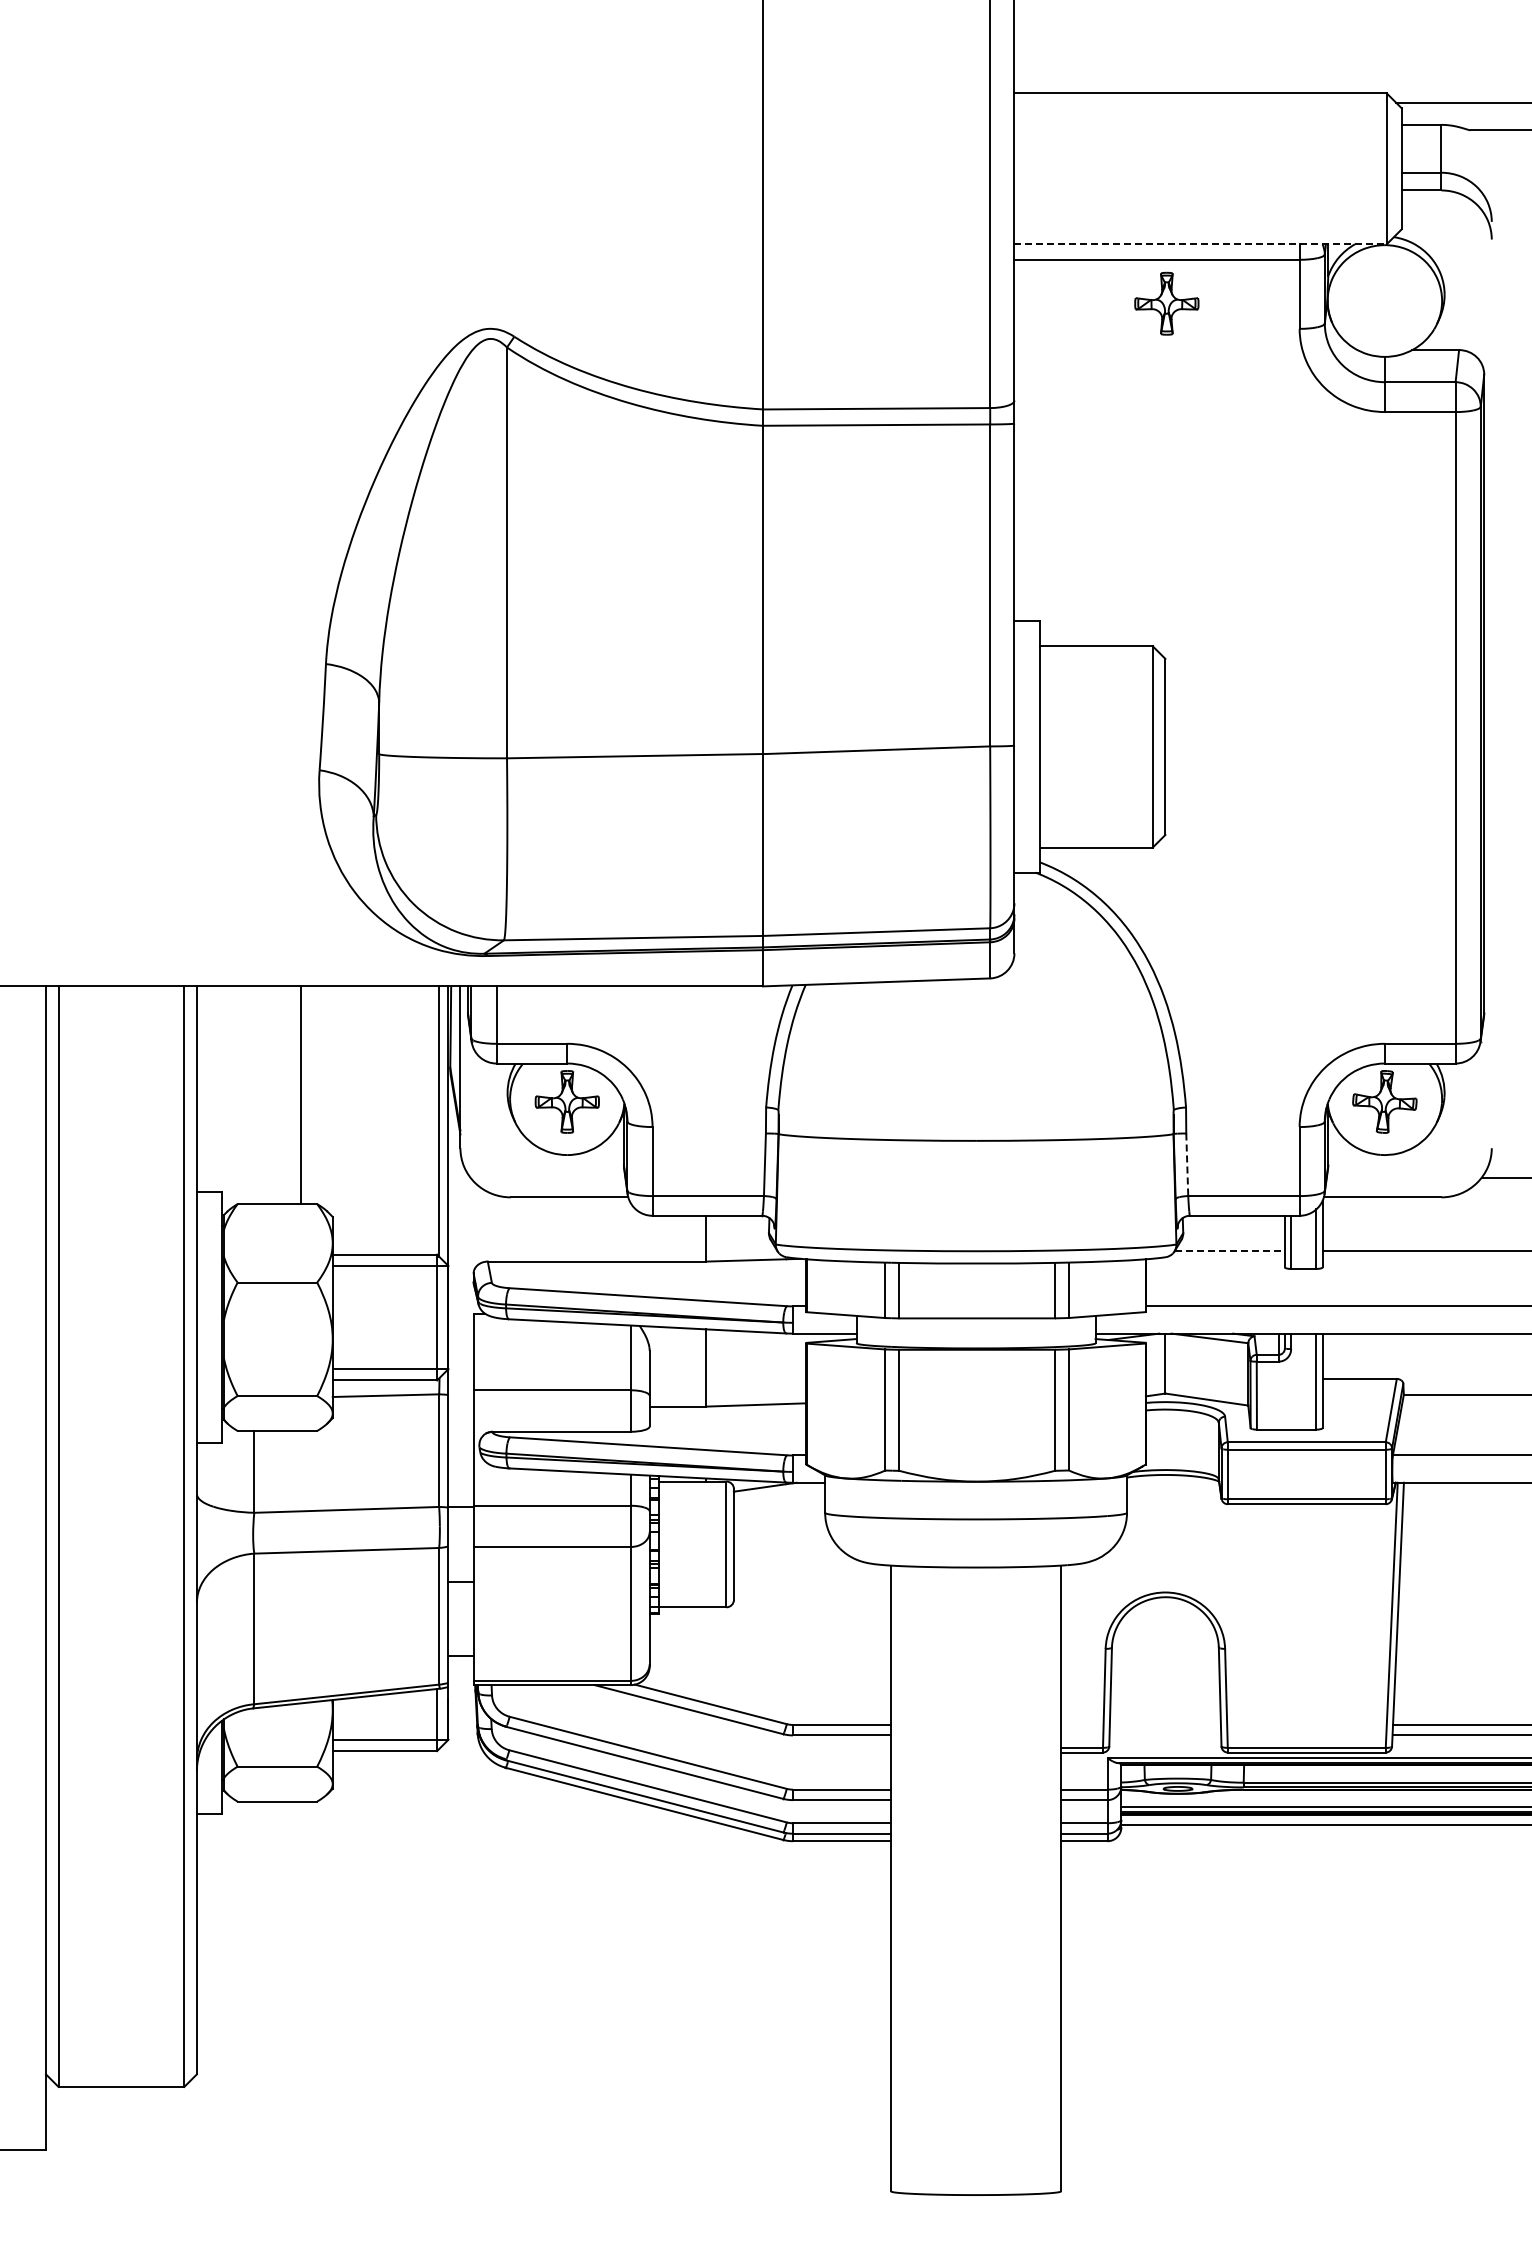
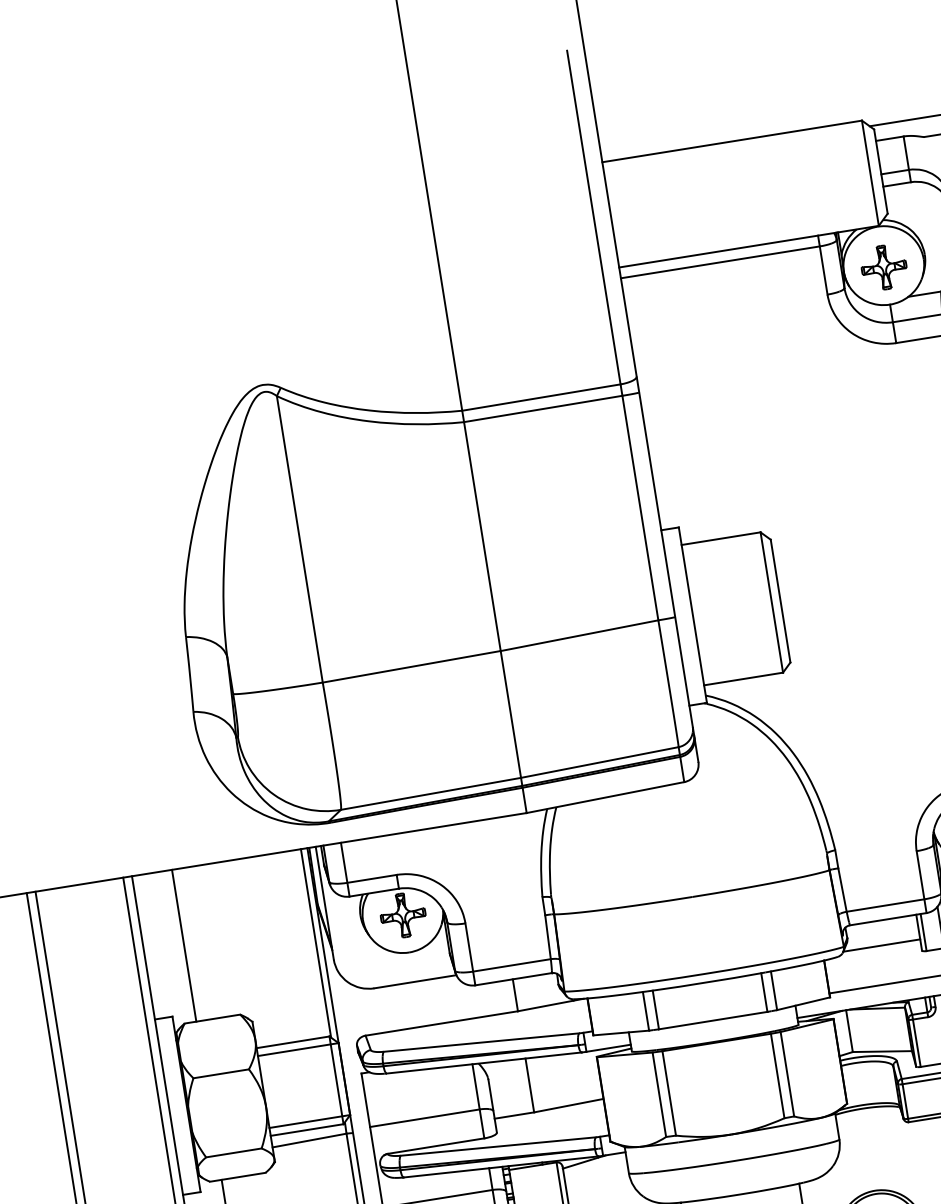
line: (1201, 244) -> (749, 246), dashed -> solid
part: (1166, 303) -> (883, 267), moved
line: (301, 1095) -> (184, 945), moved
line: (1187, 1165) -> (842, 890), dashed -> solid
line: (1230, 1251) -> (882, 945), dashed -> solid

